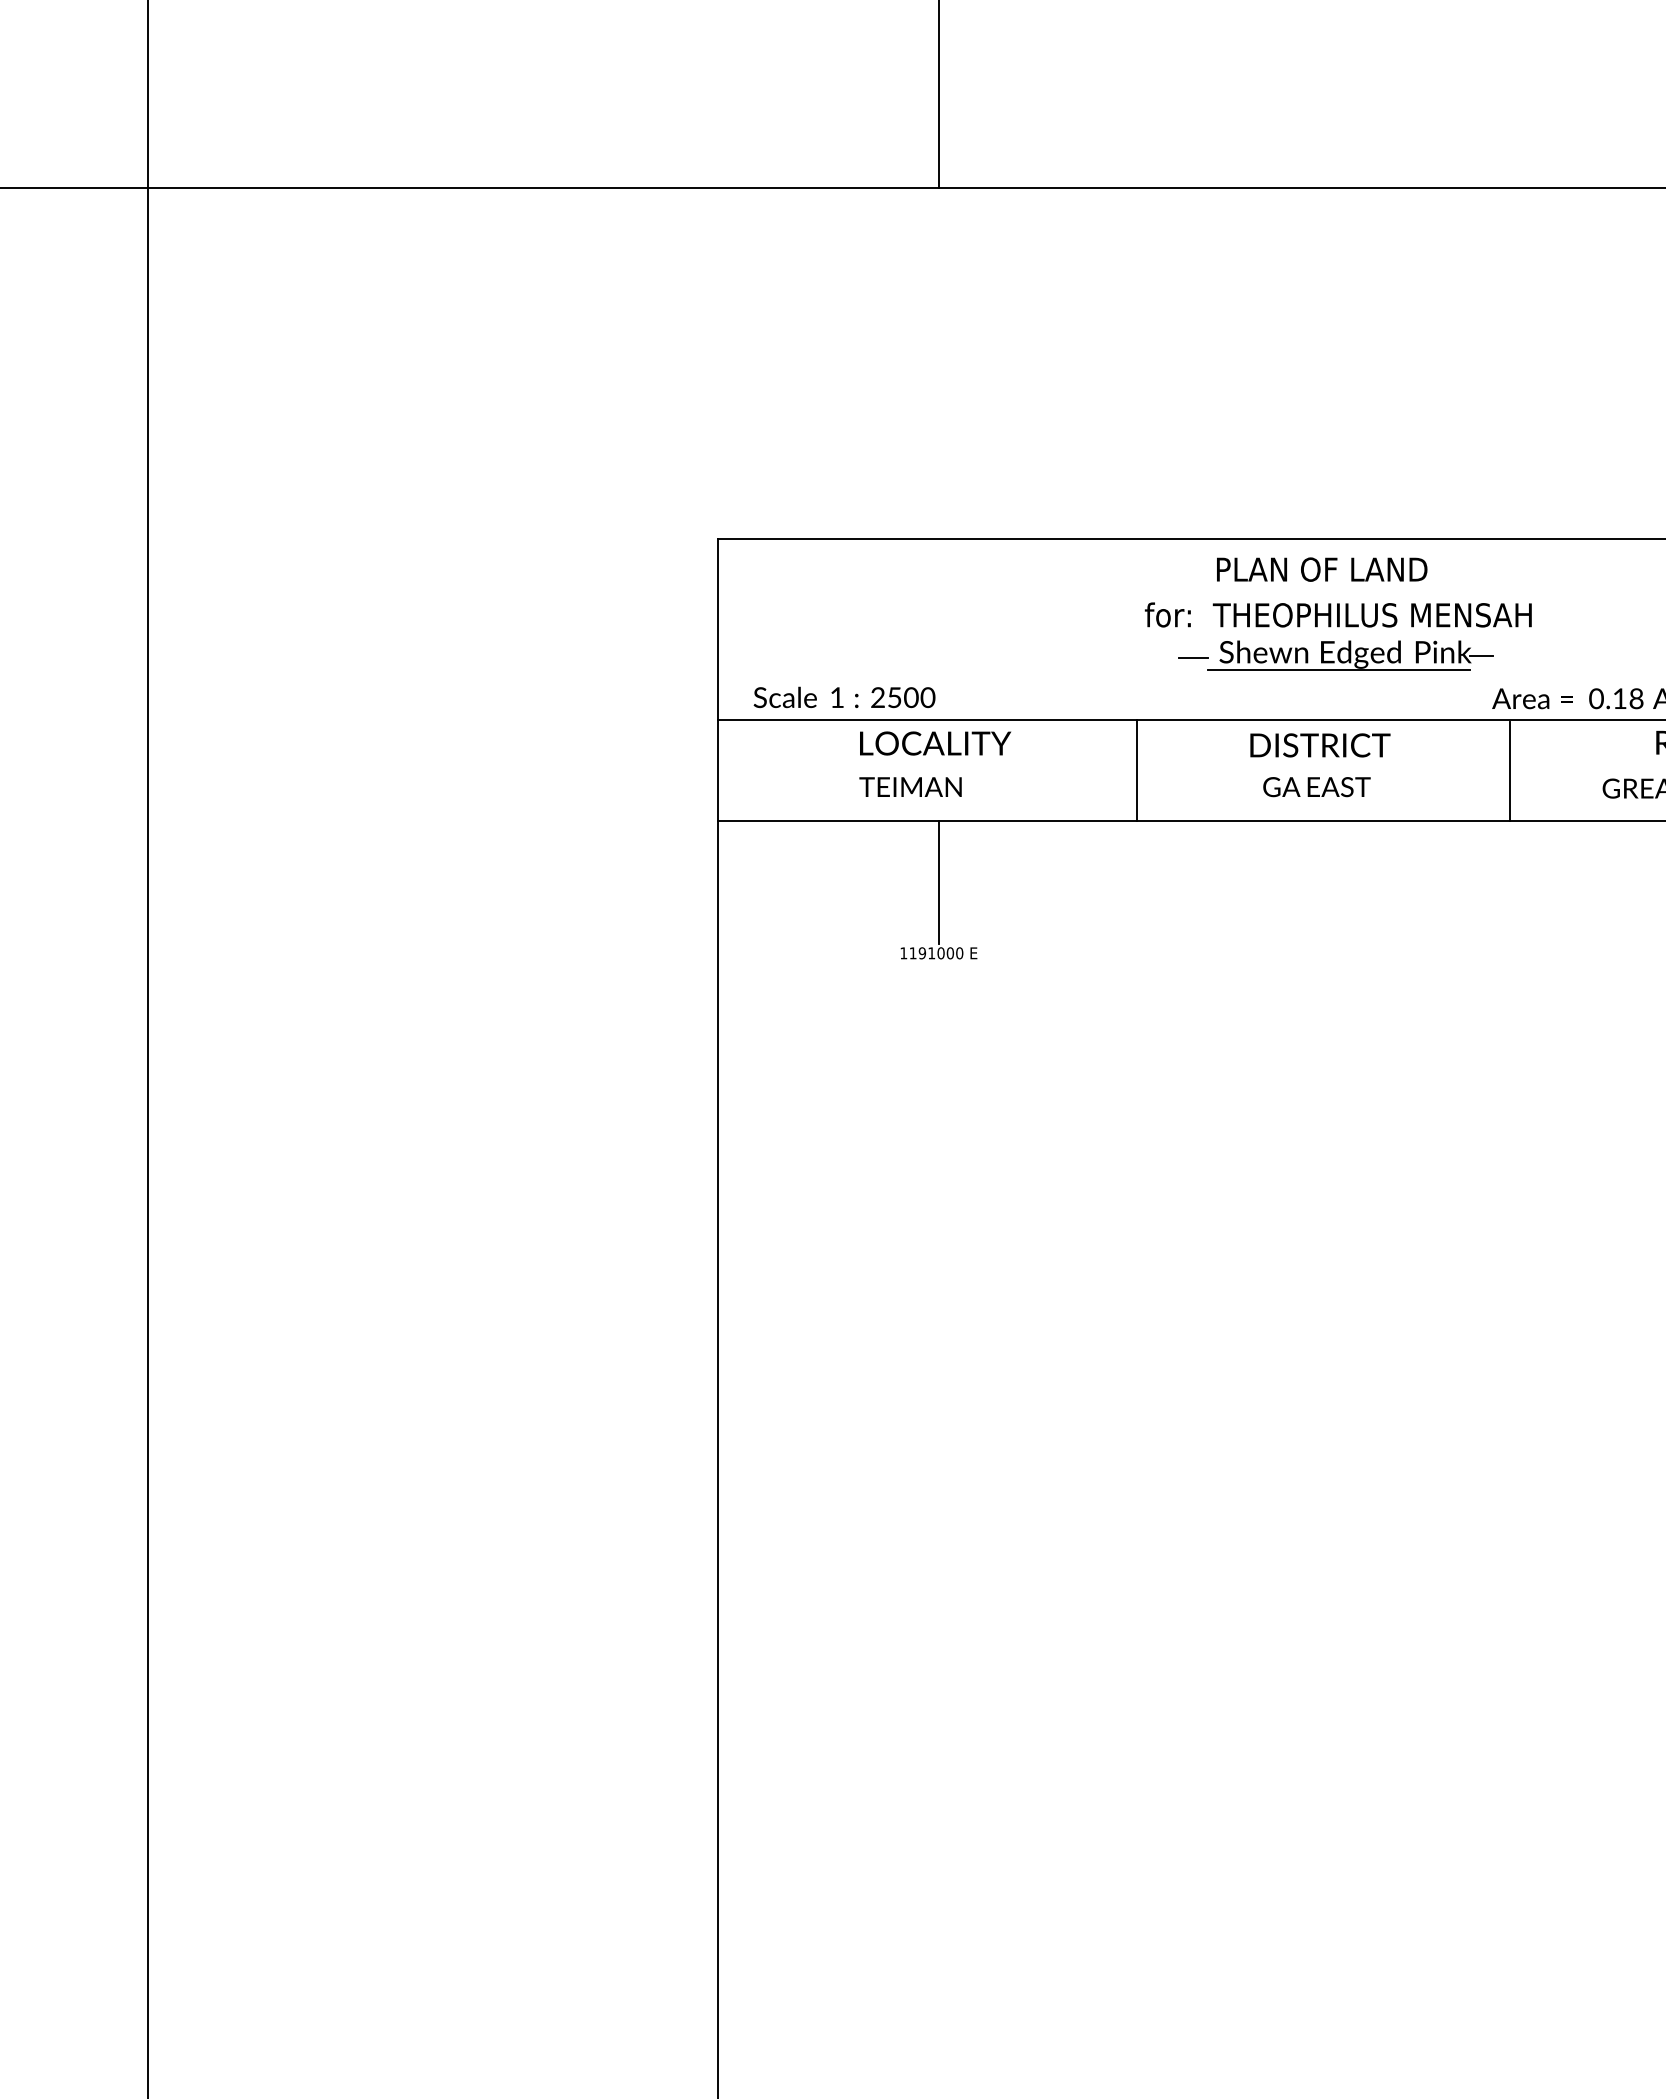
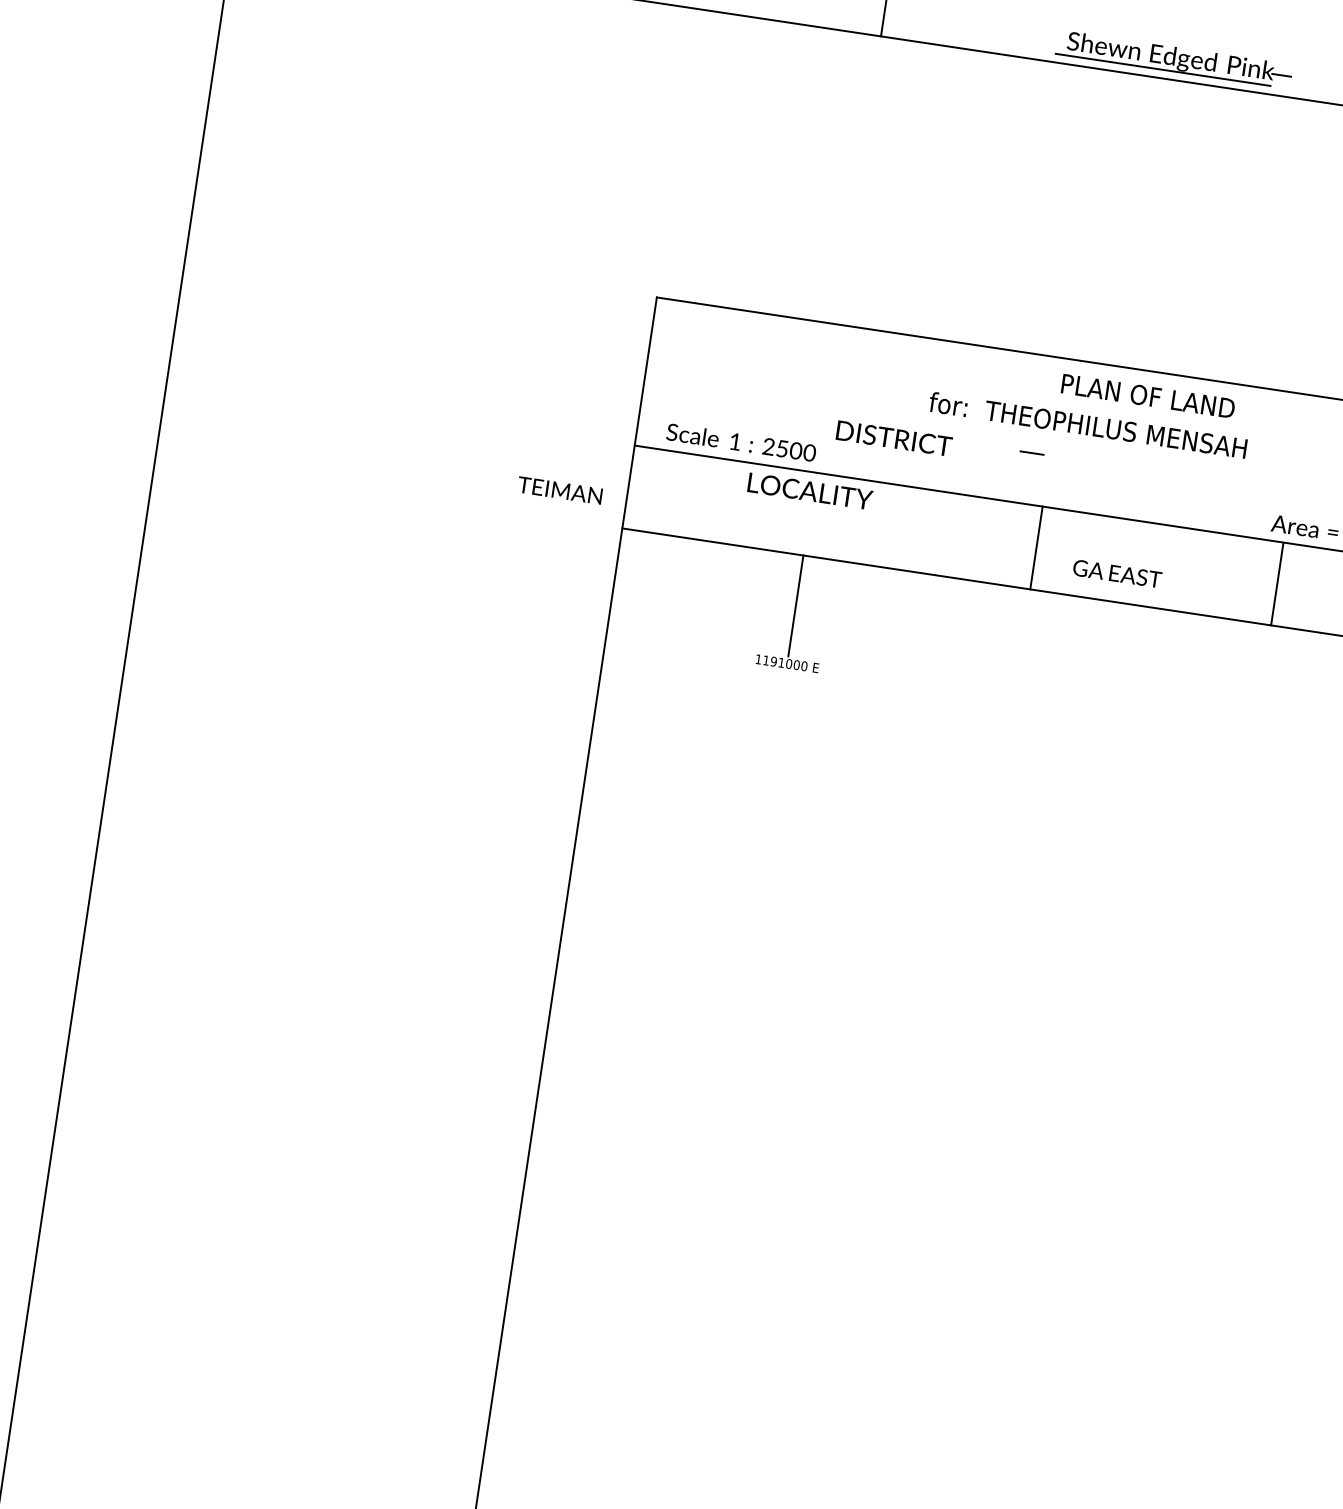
text: (1337, 614) -> (1087, 424), moved
part: (1350, 655) -> (1174, 59), moved
text: (1320, 745) -> (894, 438), moved
line: (1136, 770) -> (1036, 547), moved
text: (910, 786) -> (560, 490), moved

